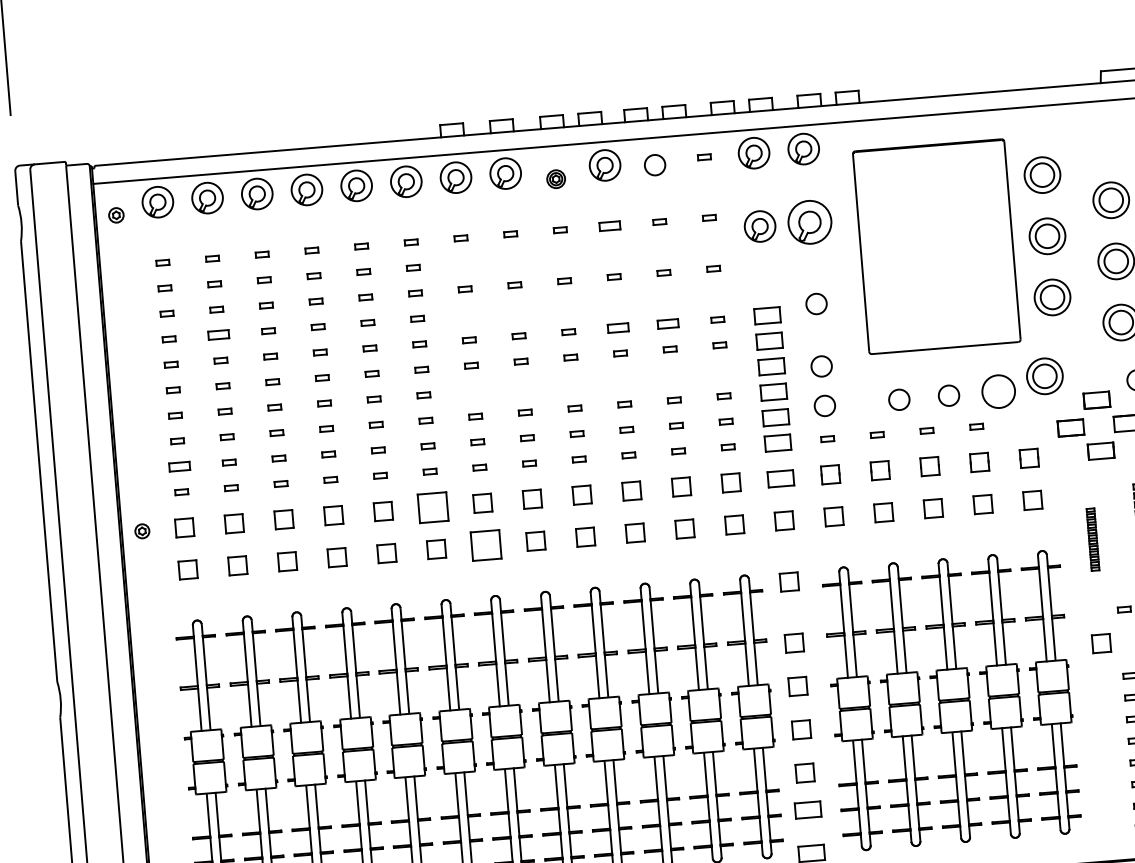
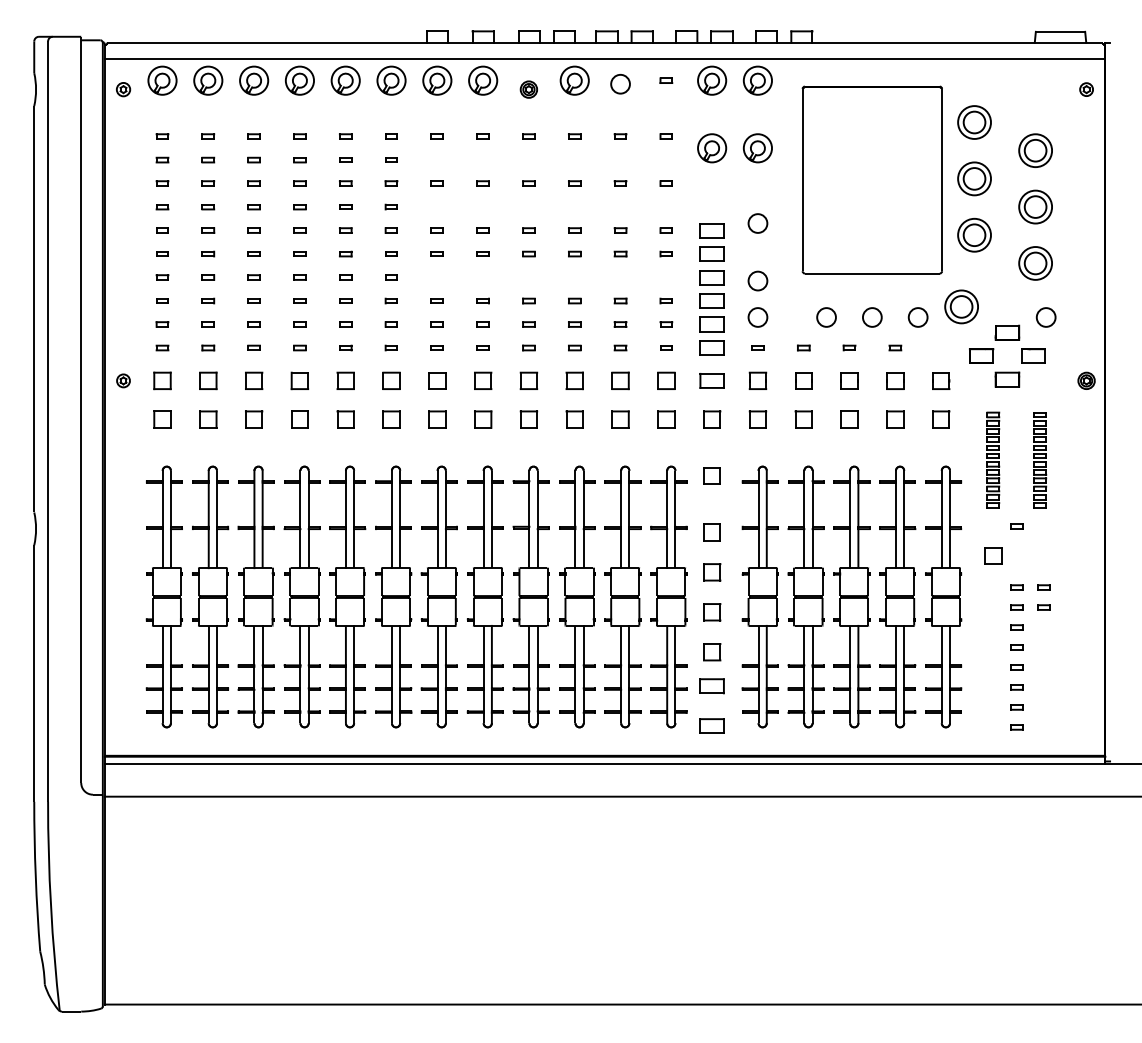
part: (809, 222) -> (757, 148), size x0.71
part: (609, 225) -> (574, 136), size x0.62
part: (668, 323) -> (620, 230), size x0.62
part: (618, 327) -> (574, 230), size x0.62
part: (219, 335) -> (208, 207), size x0.62
circle: (997, 391) -> (917, 317), size x0.62
part: (179, 466) -> (162, 324), size x0.62
part: (433, 506) -> (391, 380), size x0.62
part: (1093, 538) -> (993, 459), size x1.67
part: (486, 545) -> (437, 419), size x0.62

